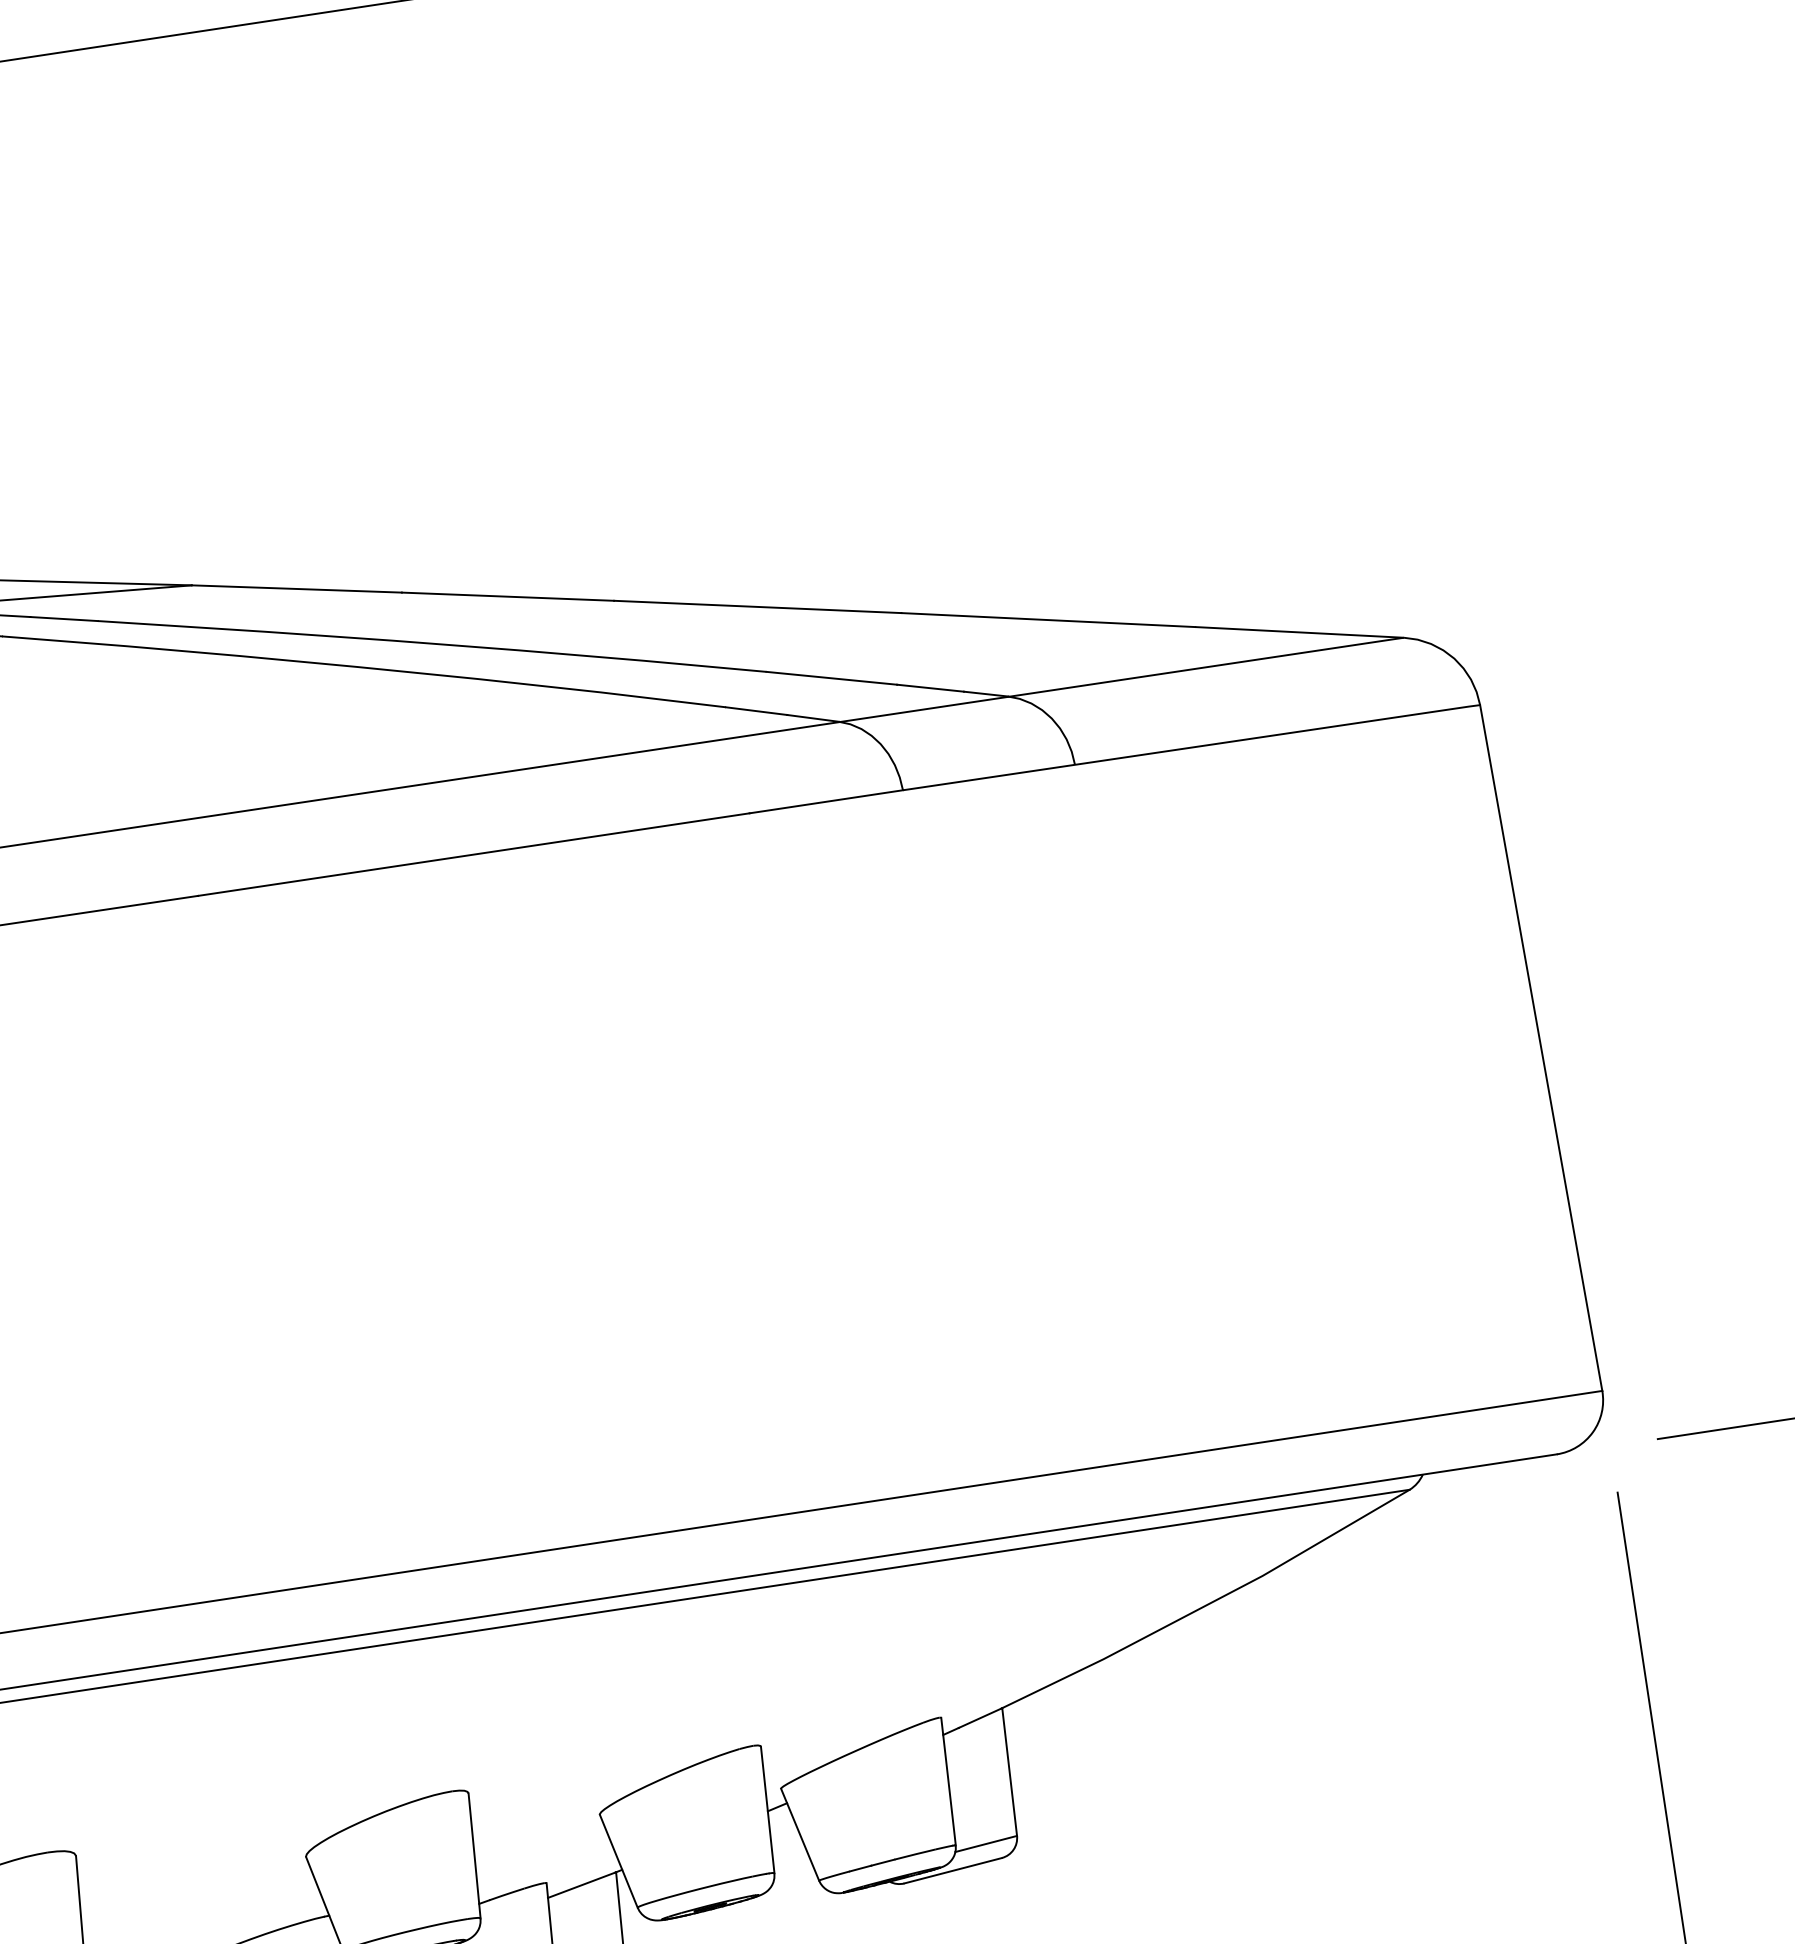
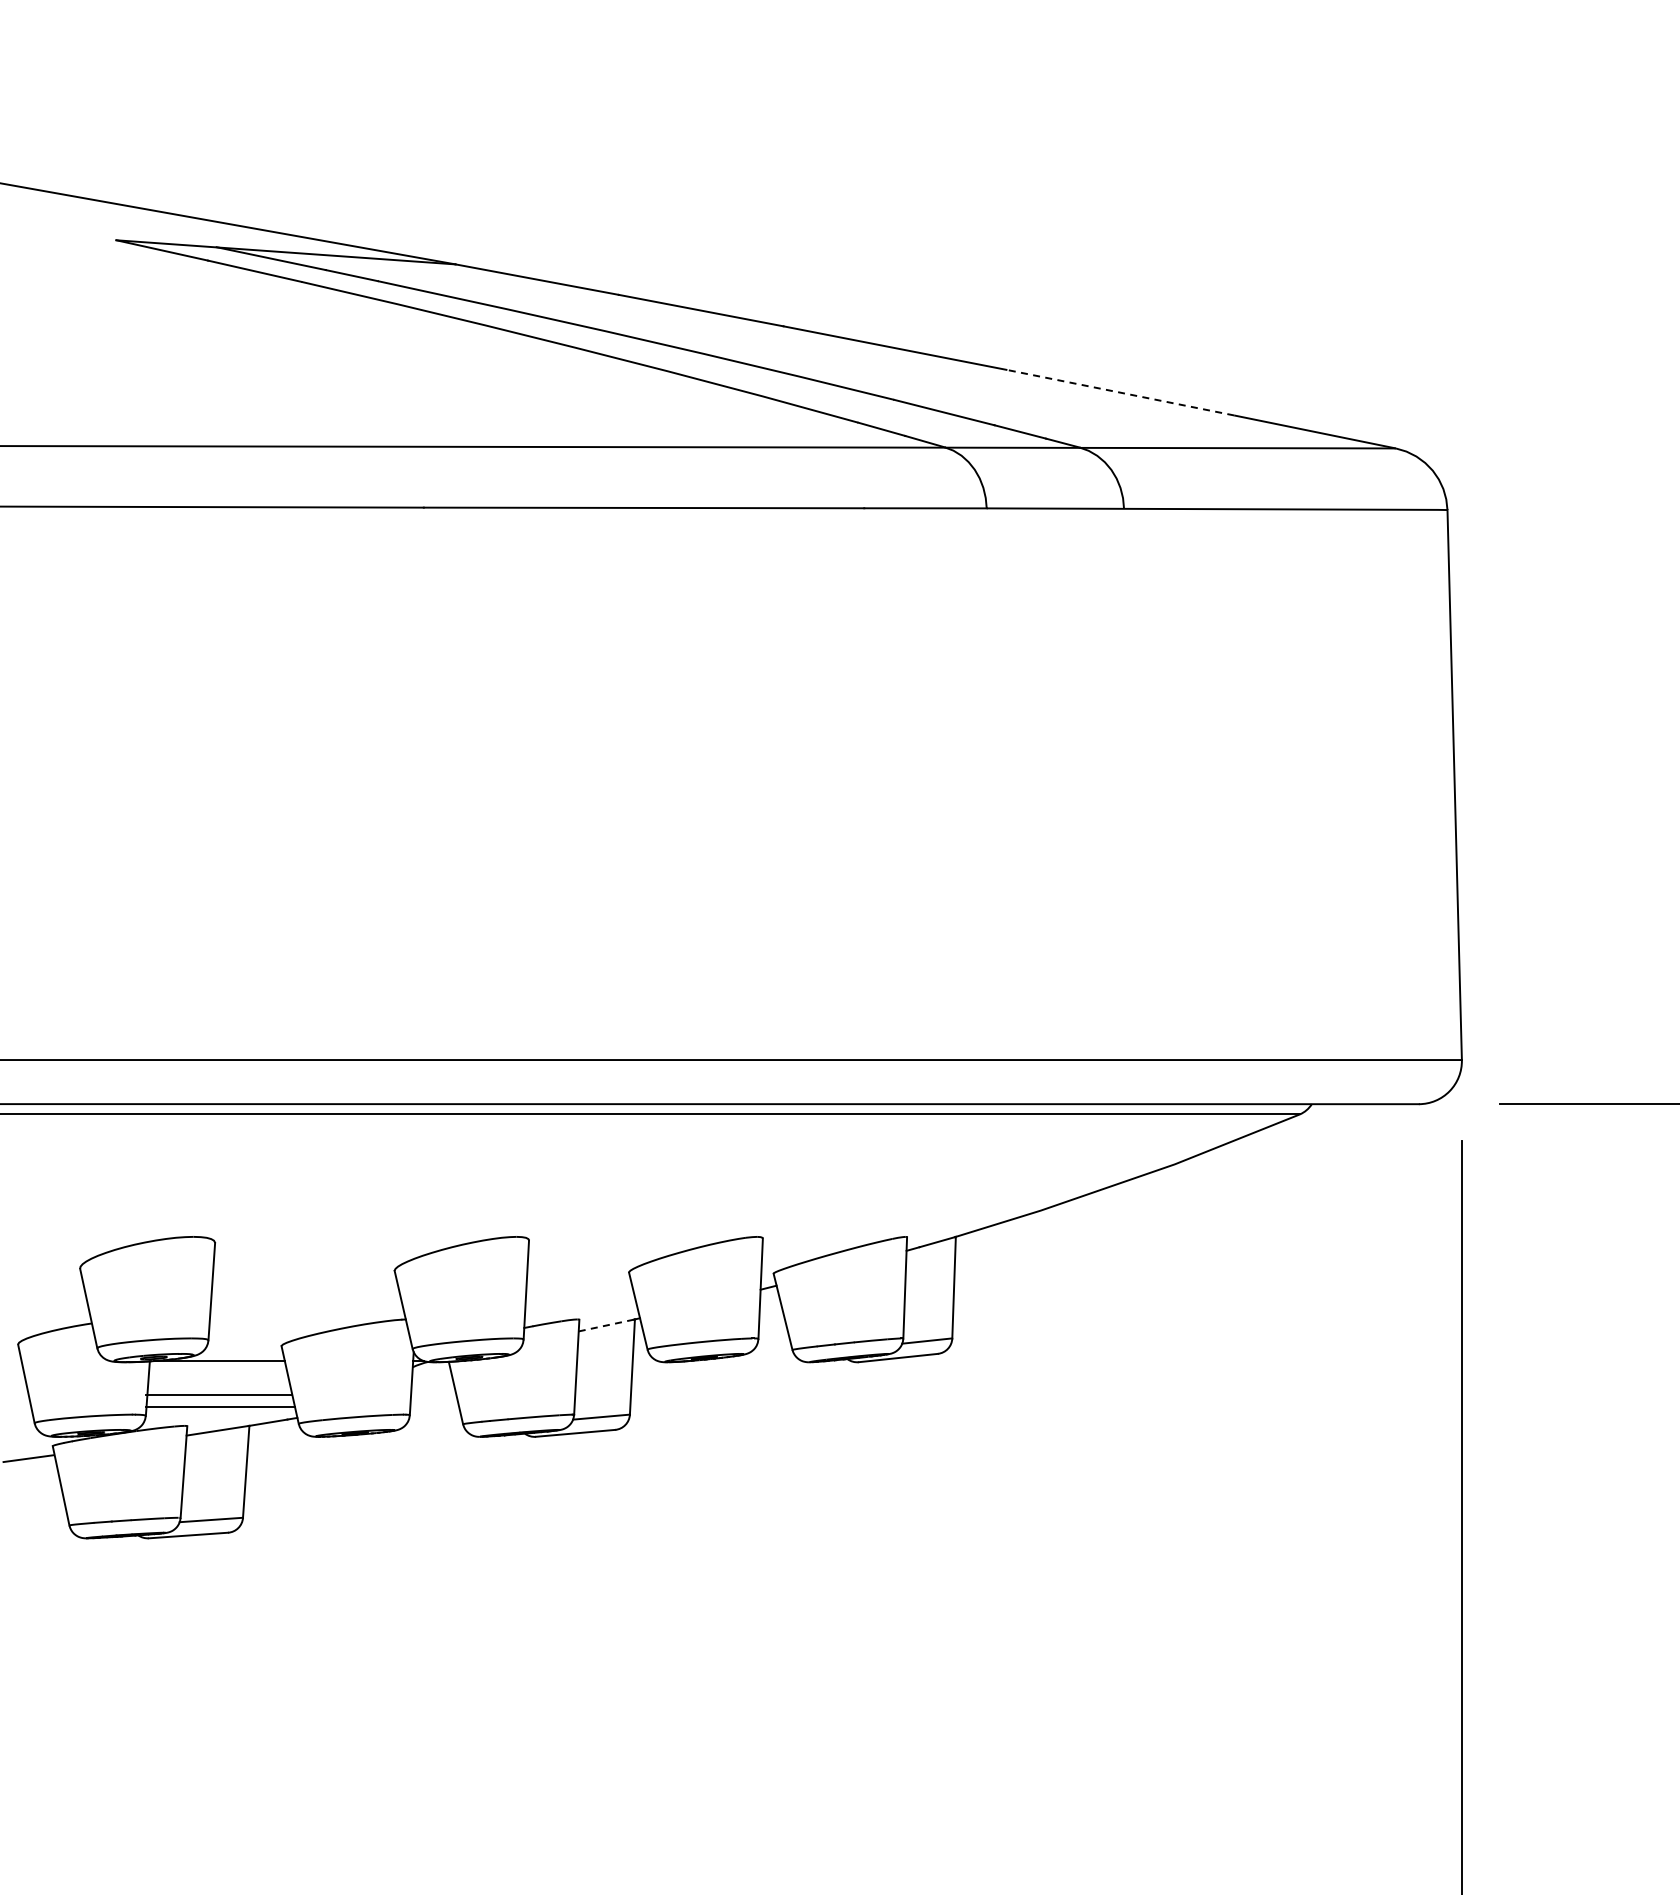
line: (1047, 620) -> (1119, 392), solid -> dashed
line: (581, 1885) -> (606, 1325), solid -> dashed

